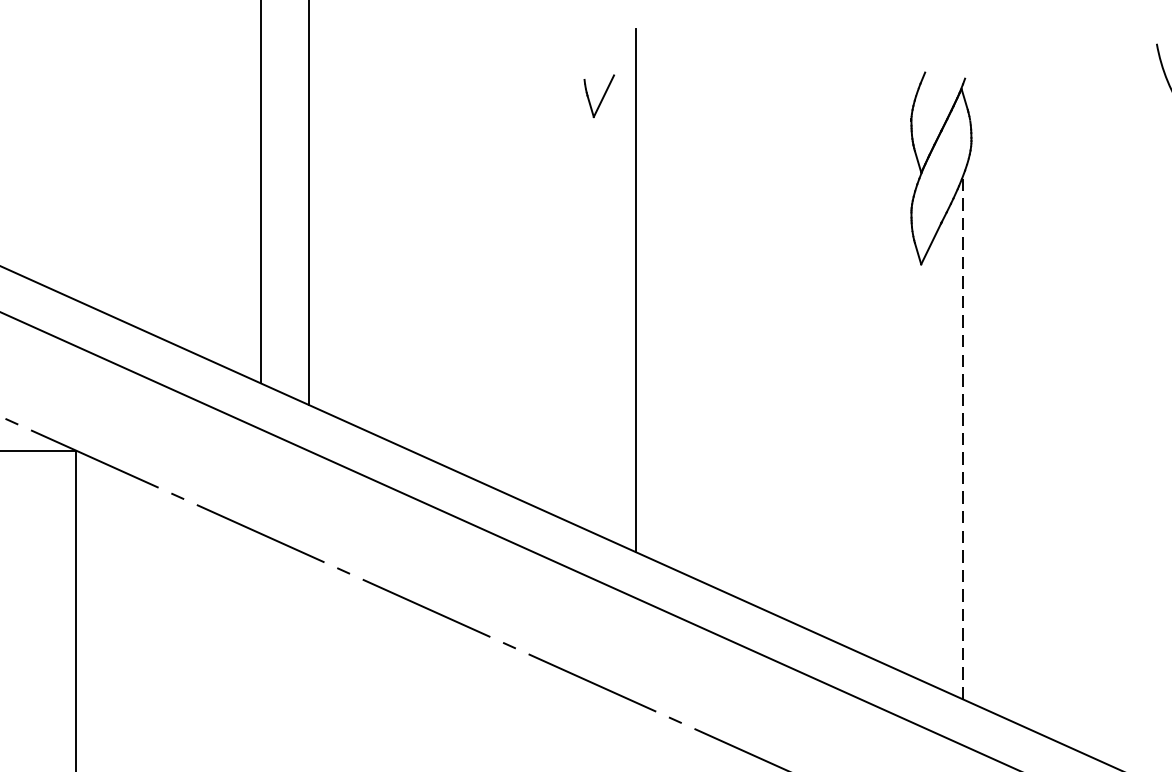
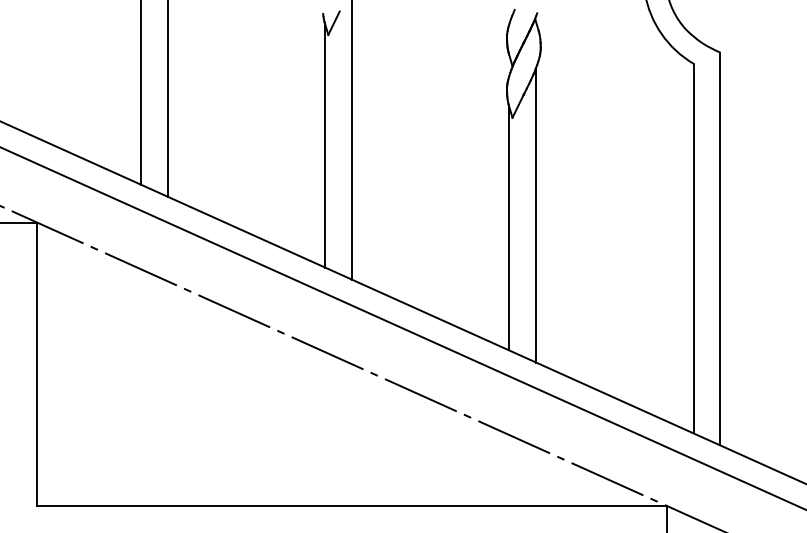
line: (588, 313) -> (325, 145), added
line: (963, 438) -> (536, 215), dashed -> solid
line: (915, 461) -> (509, 228), added

